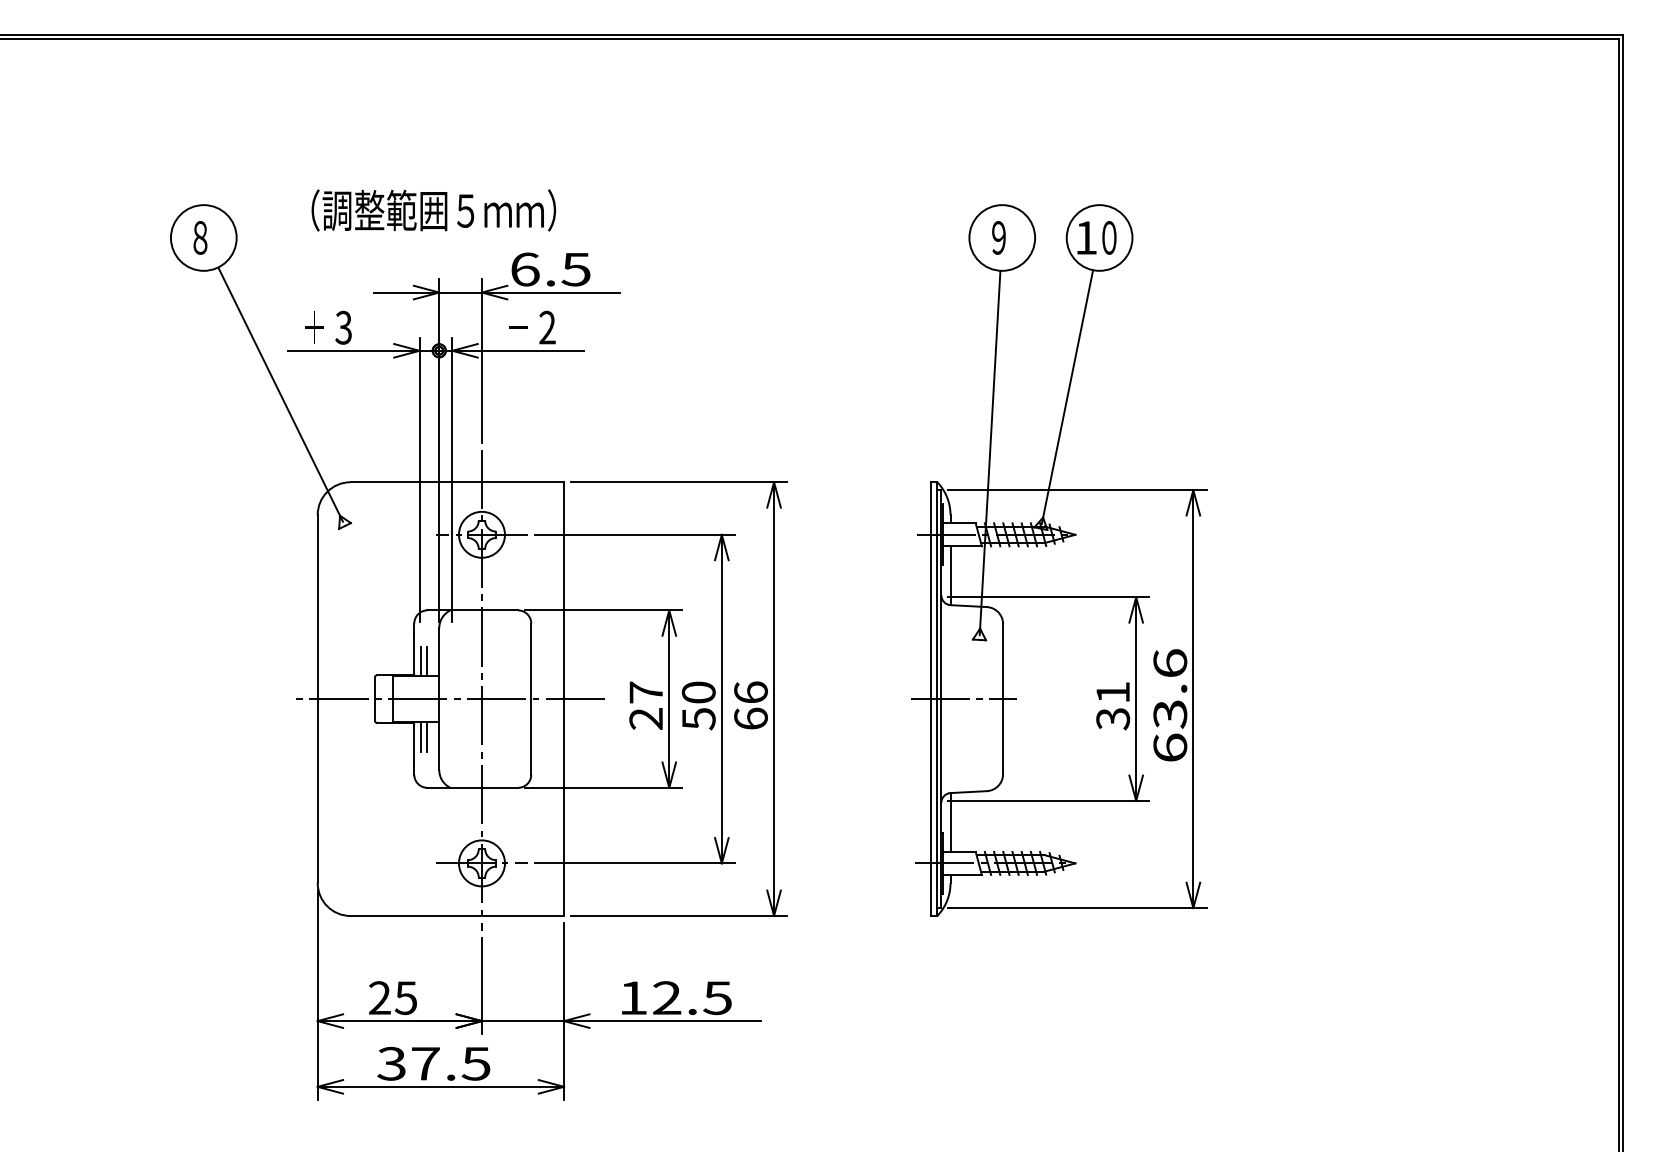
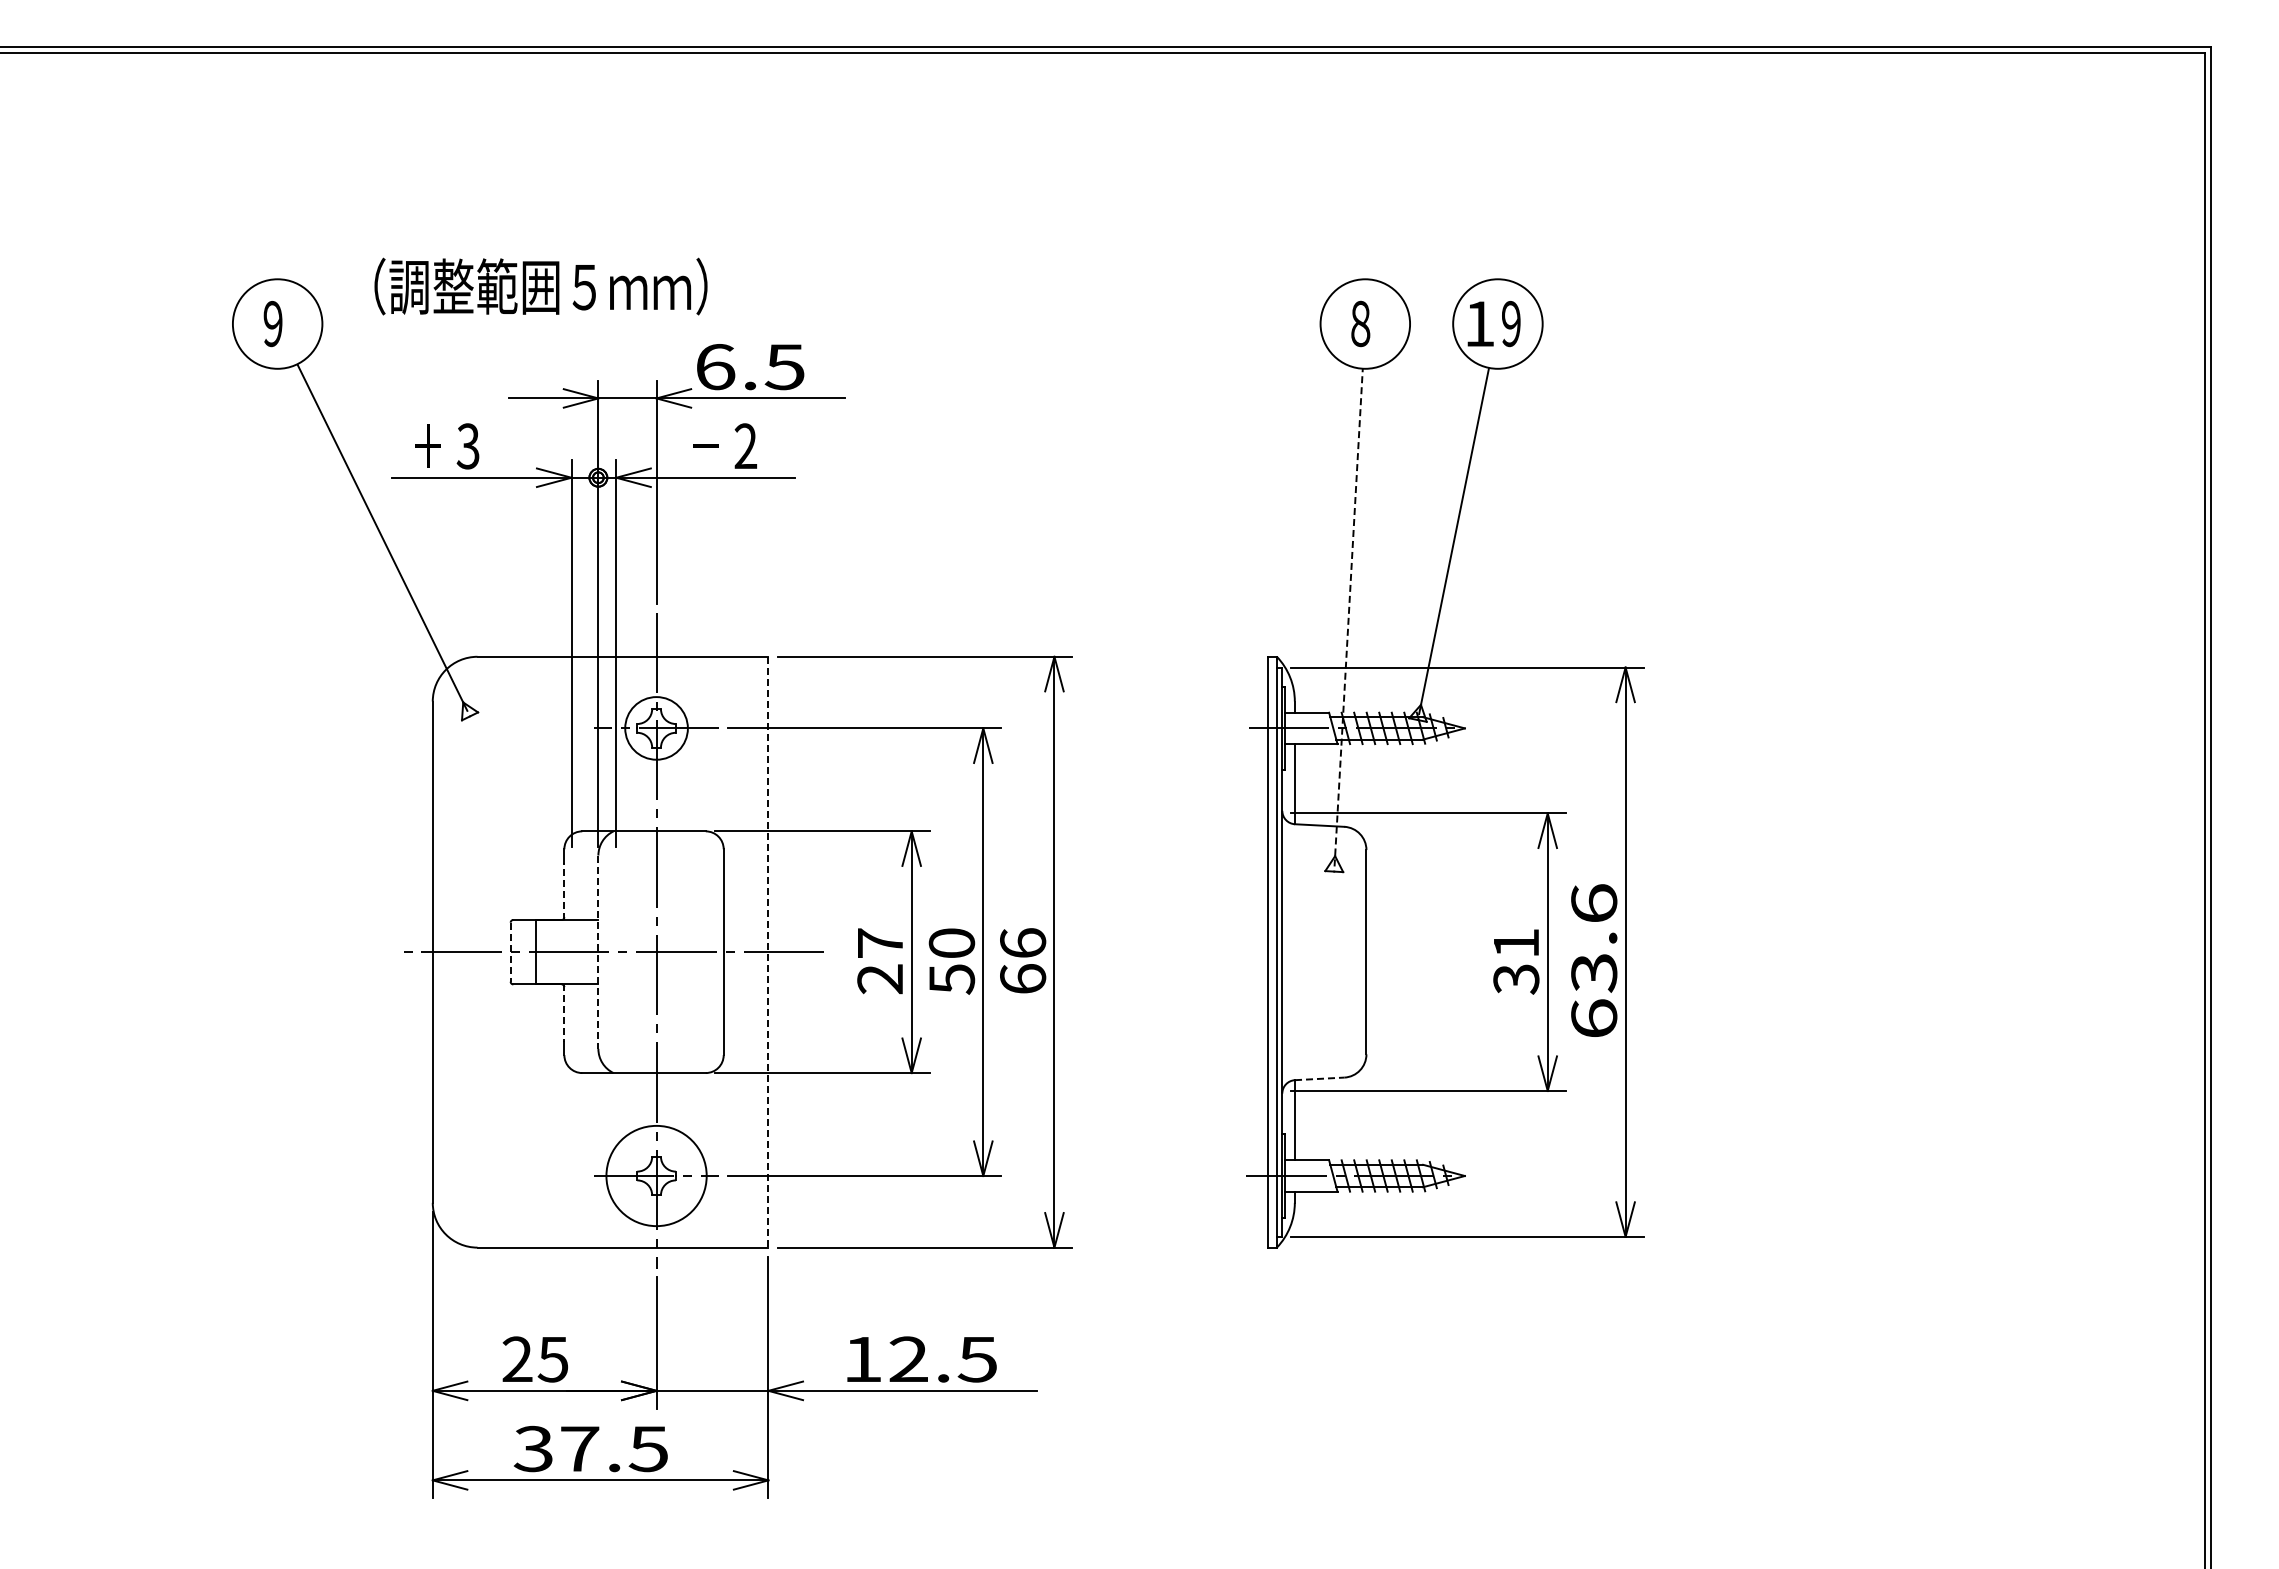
text: (433, 210) -> (540, 286), moved
text: (200, 237) -> (272, 323), ８ -> ９
text: (998, 237) -> (1360, 323), ９ -> ８
text: (1108, 238) -> (1510, 324), ０ -> ９
line: (989, 453) -> (1348, 617), solid -> dashed
line: (414, 654) -> (564, 891), solid -> dashed
line: (420, 661) -> (573, 900), removed
line: (427, 661) -> (582, 900), removed
line: (374, 699) -> (510, 952), solid -> dashed
line: (439, 699) -> (598, 952), solid -> dashed
line: (564, 699) -> (768, 952), solid -> dashed
line: (963, 699) -> (1312, 952), removed
line: (420, 736) -> (573, 1003), removed
line: (427, 736) -> (582, 1003), removed
line: (414, 743) -> (564, 1012), solid -> dashed
line: (968, 791) -> (1319, 1078), solid -> dashed
circle: (481, 863) -> (656, 1175), size x1.6

